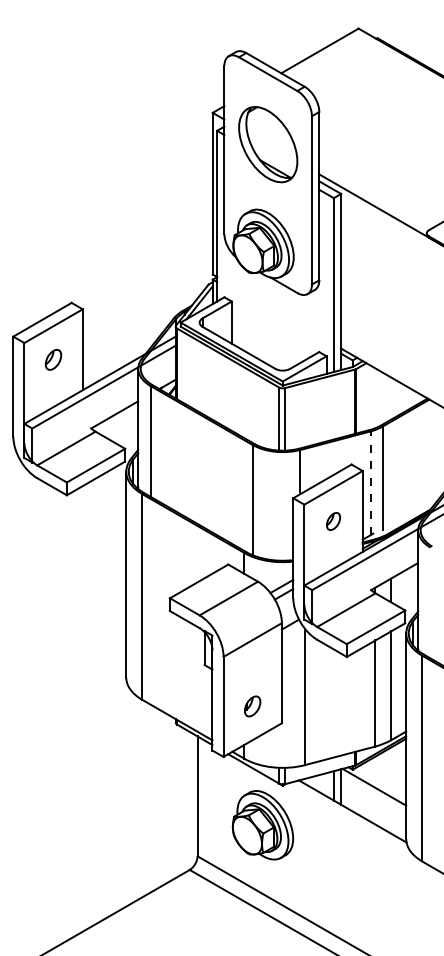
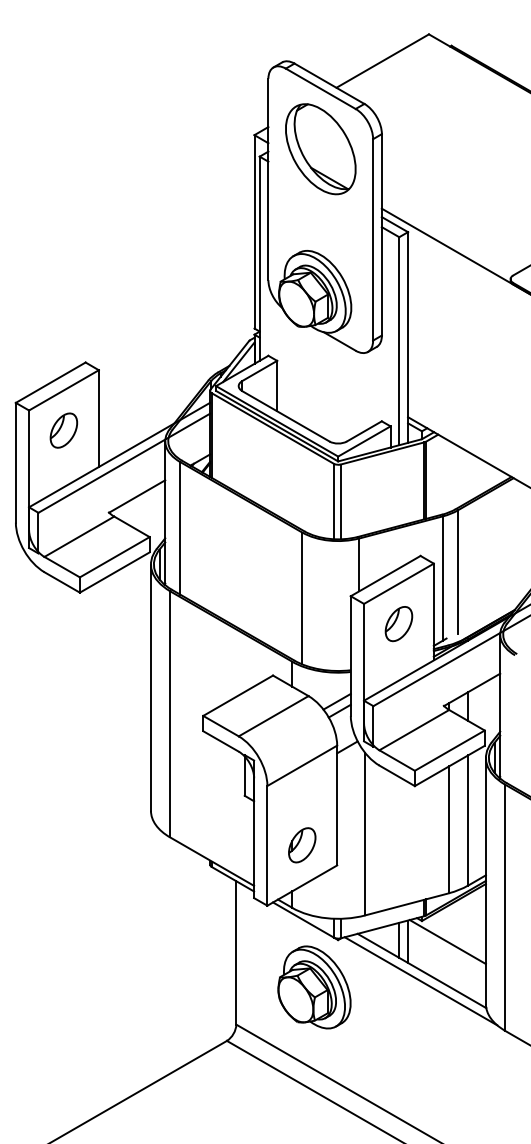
part: (268, 144) -> (321, 149), moved
part: (53, 359) -> (63, 430), size x1.43
line: (370, 483) -> (443, 578), dashed -> solid
part: (333, 521) -> (398, 624), size x1.67
part: (252, 706) -> (301, 845), size x1.43
line: (351, 819) -> (420, 980), added

